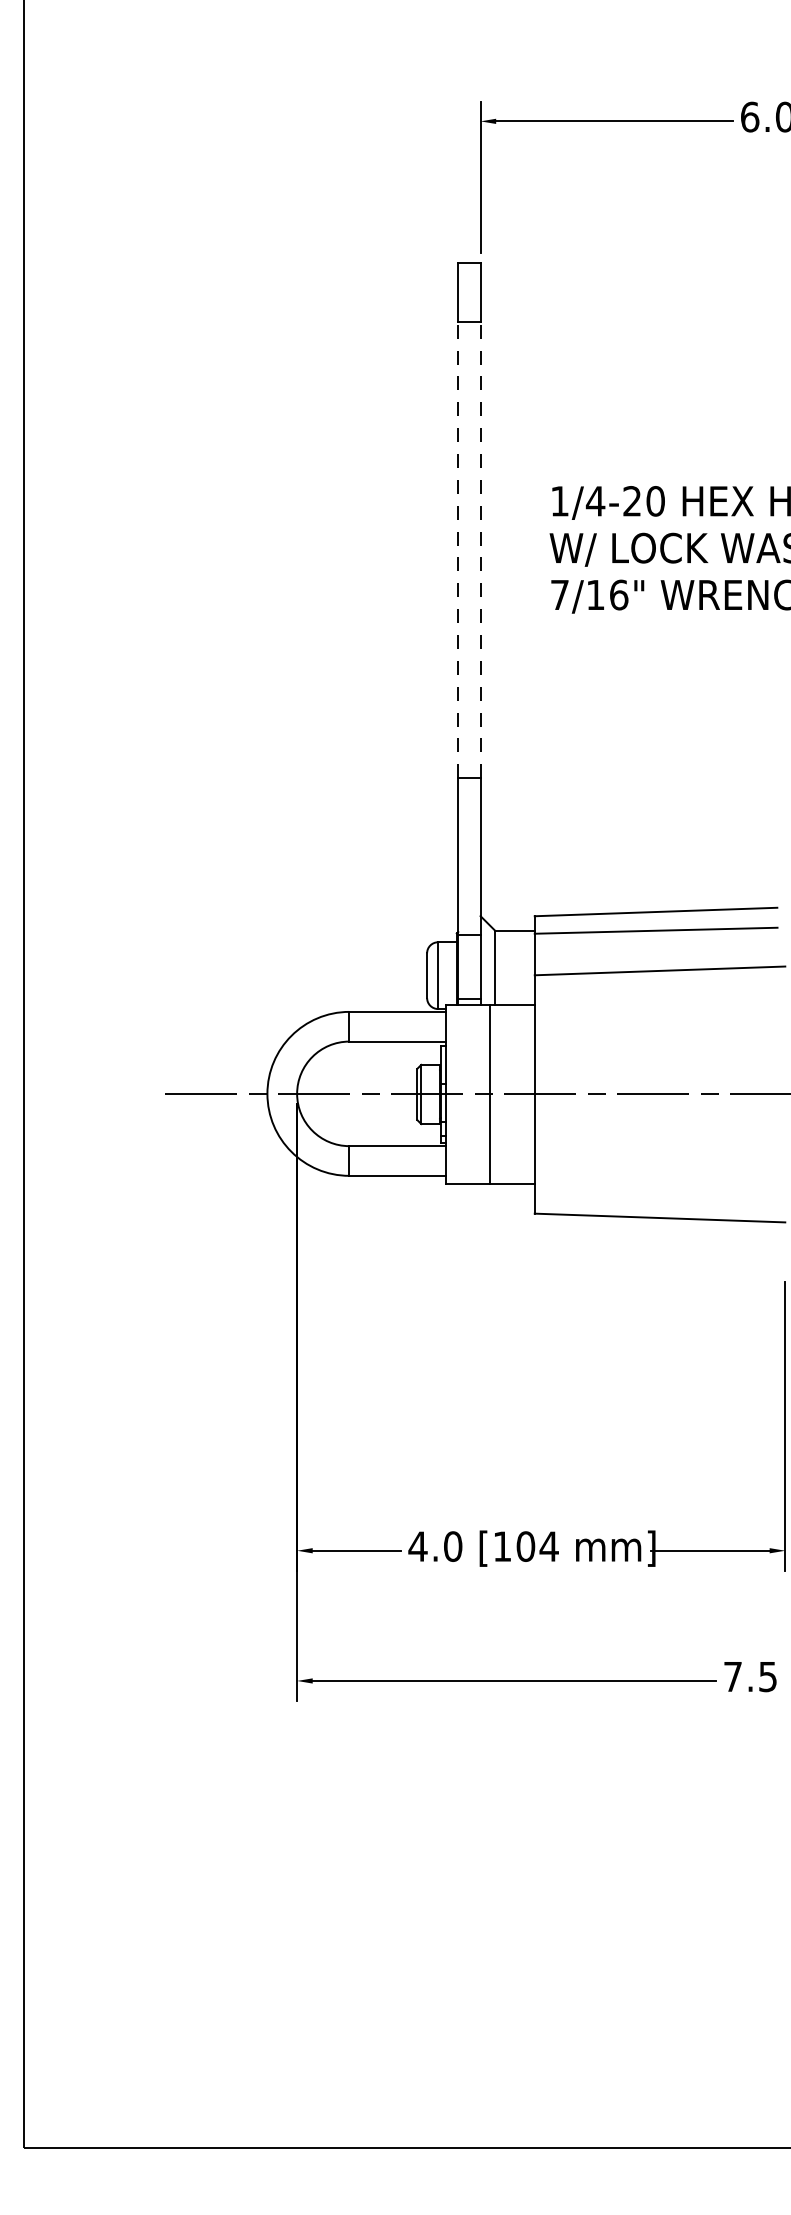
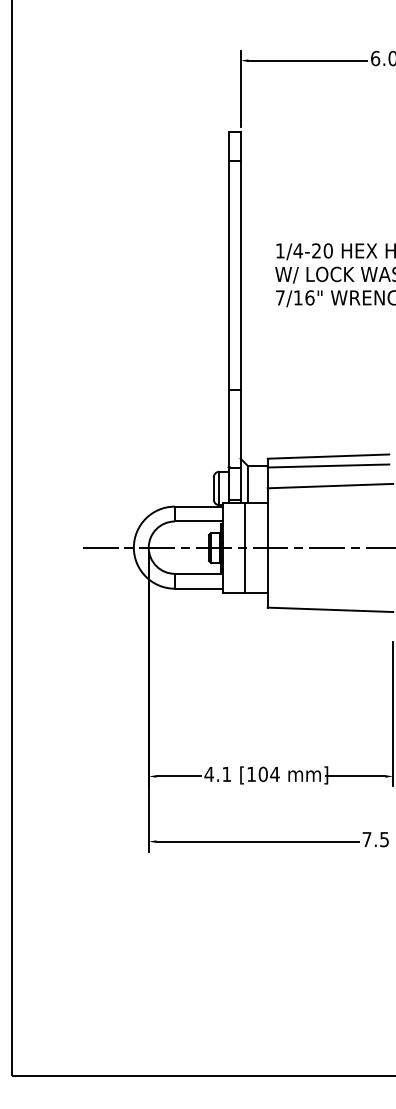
line: (458, 548) -> (229, 274), dashed -> solid
line: (480, 548) -> (240, 274), dashed -> solid
text: (452, 1544) -> (226, 773), 4.0 -> 4.1

